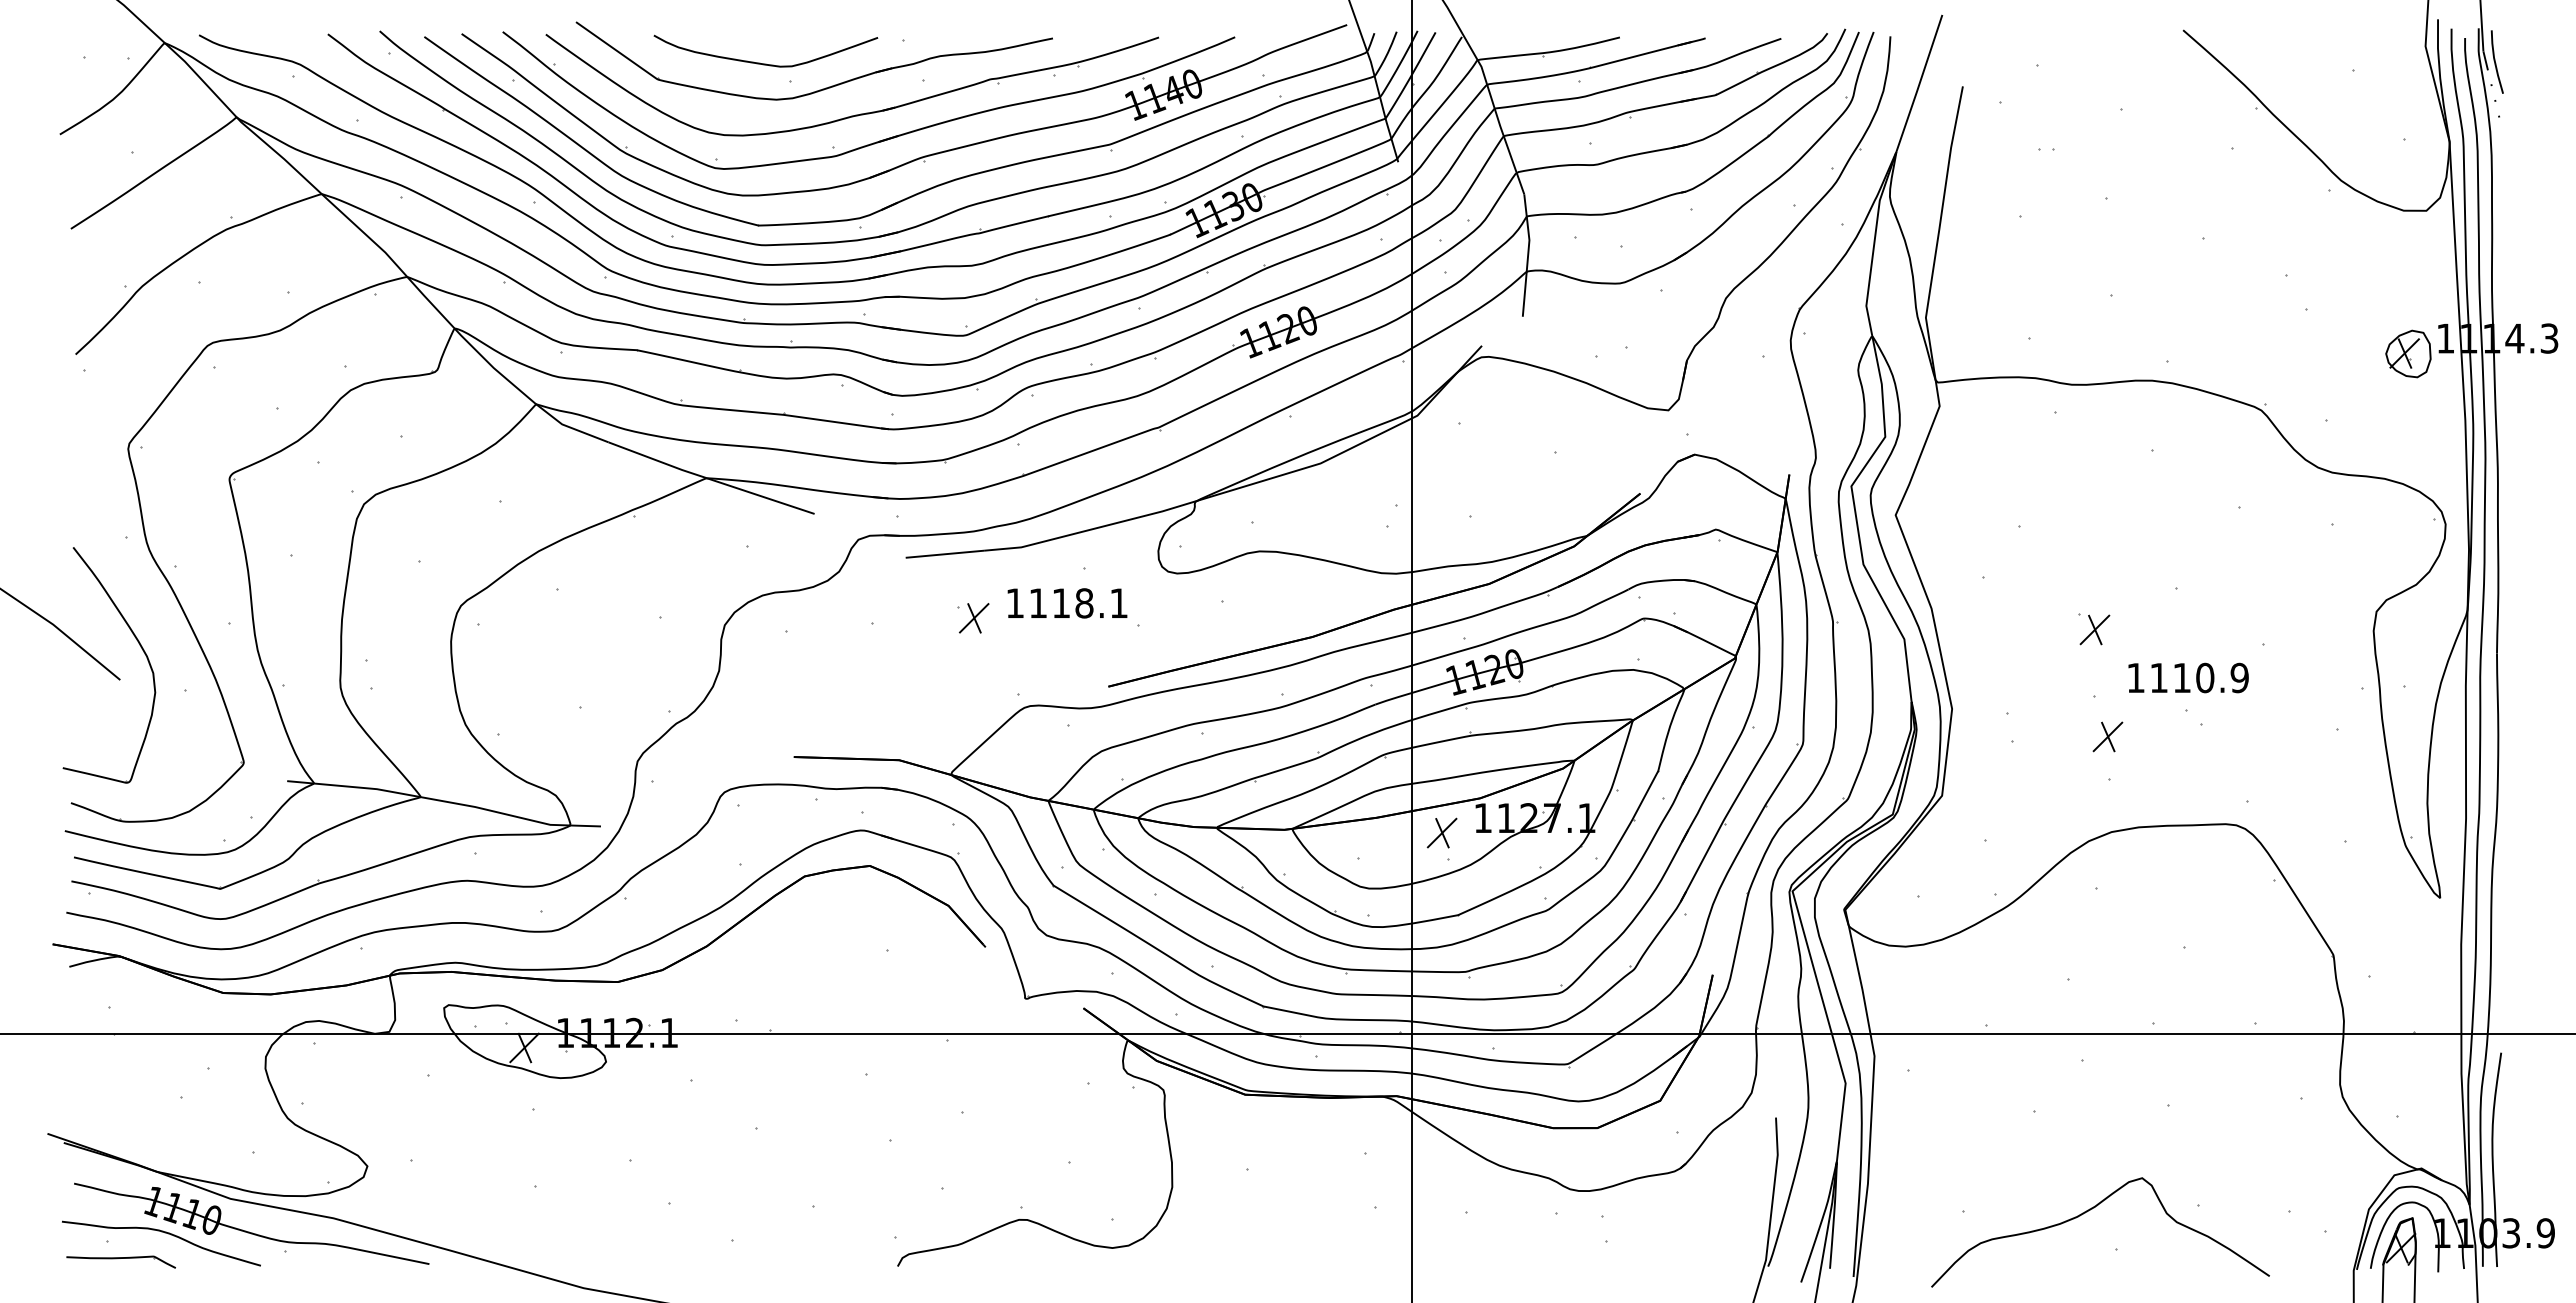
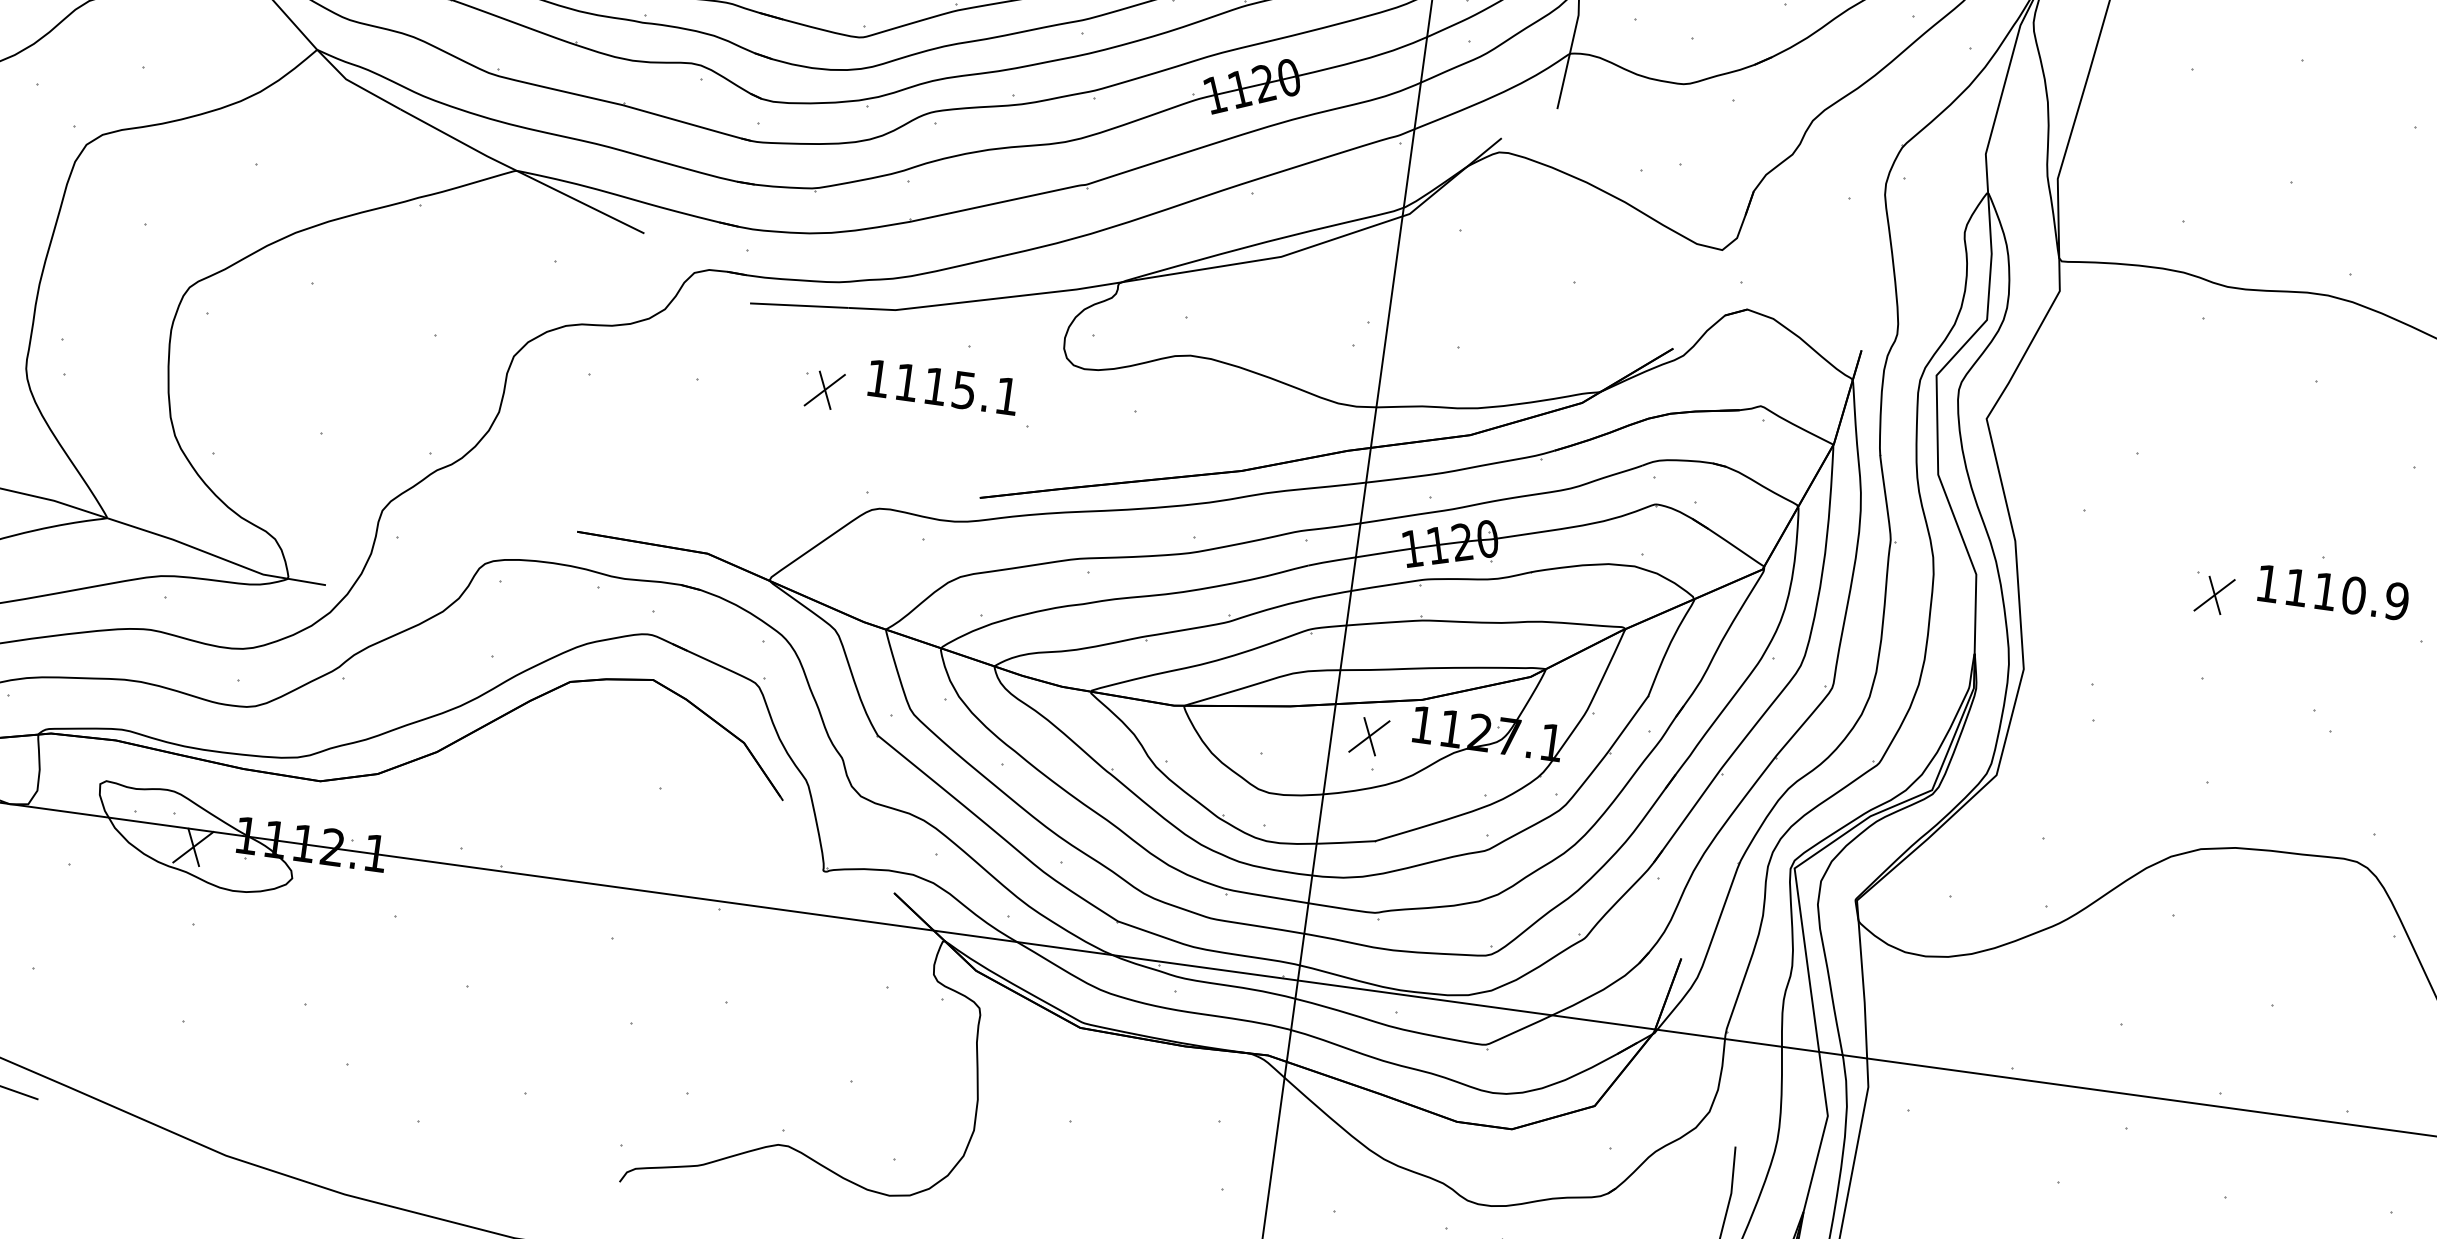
text: (1084, 603) -> (964, 390), 1118.1 -> 1115.1
text: (2188, 677) -> (2333, 592), moved
part: (2107, 736) -> (2212, 729), removed

